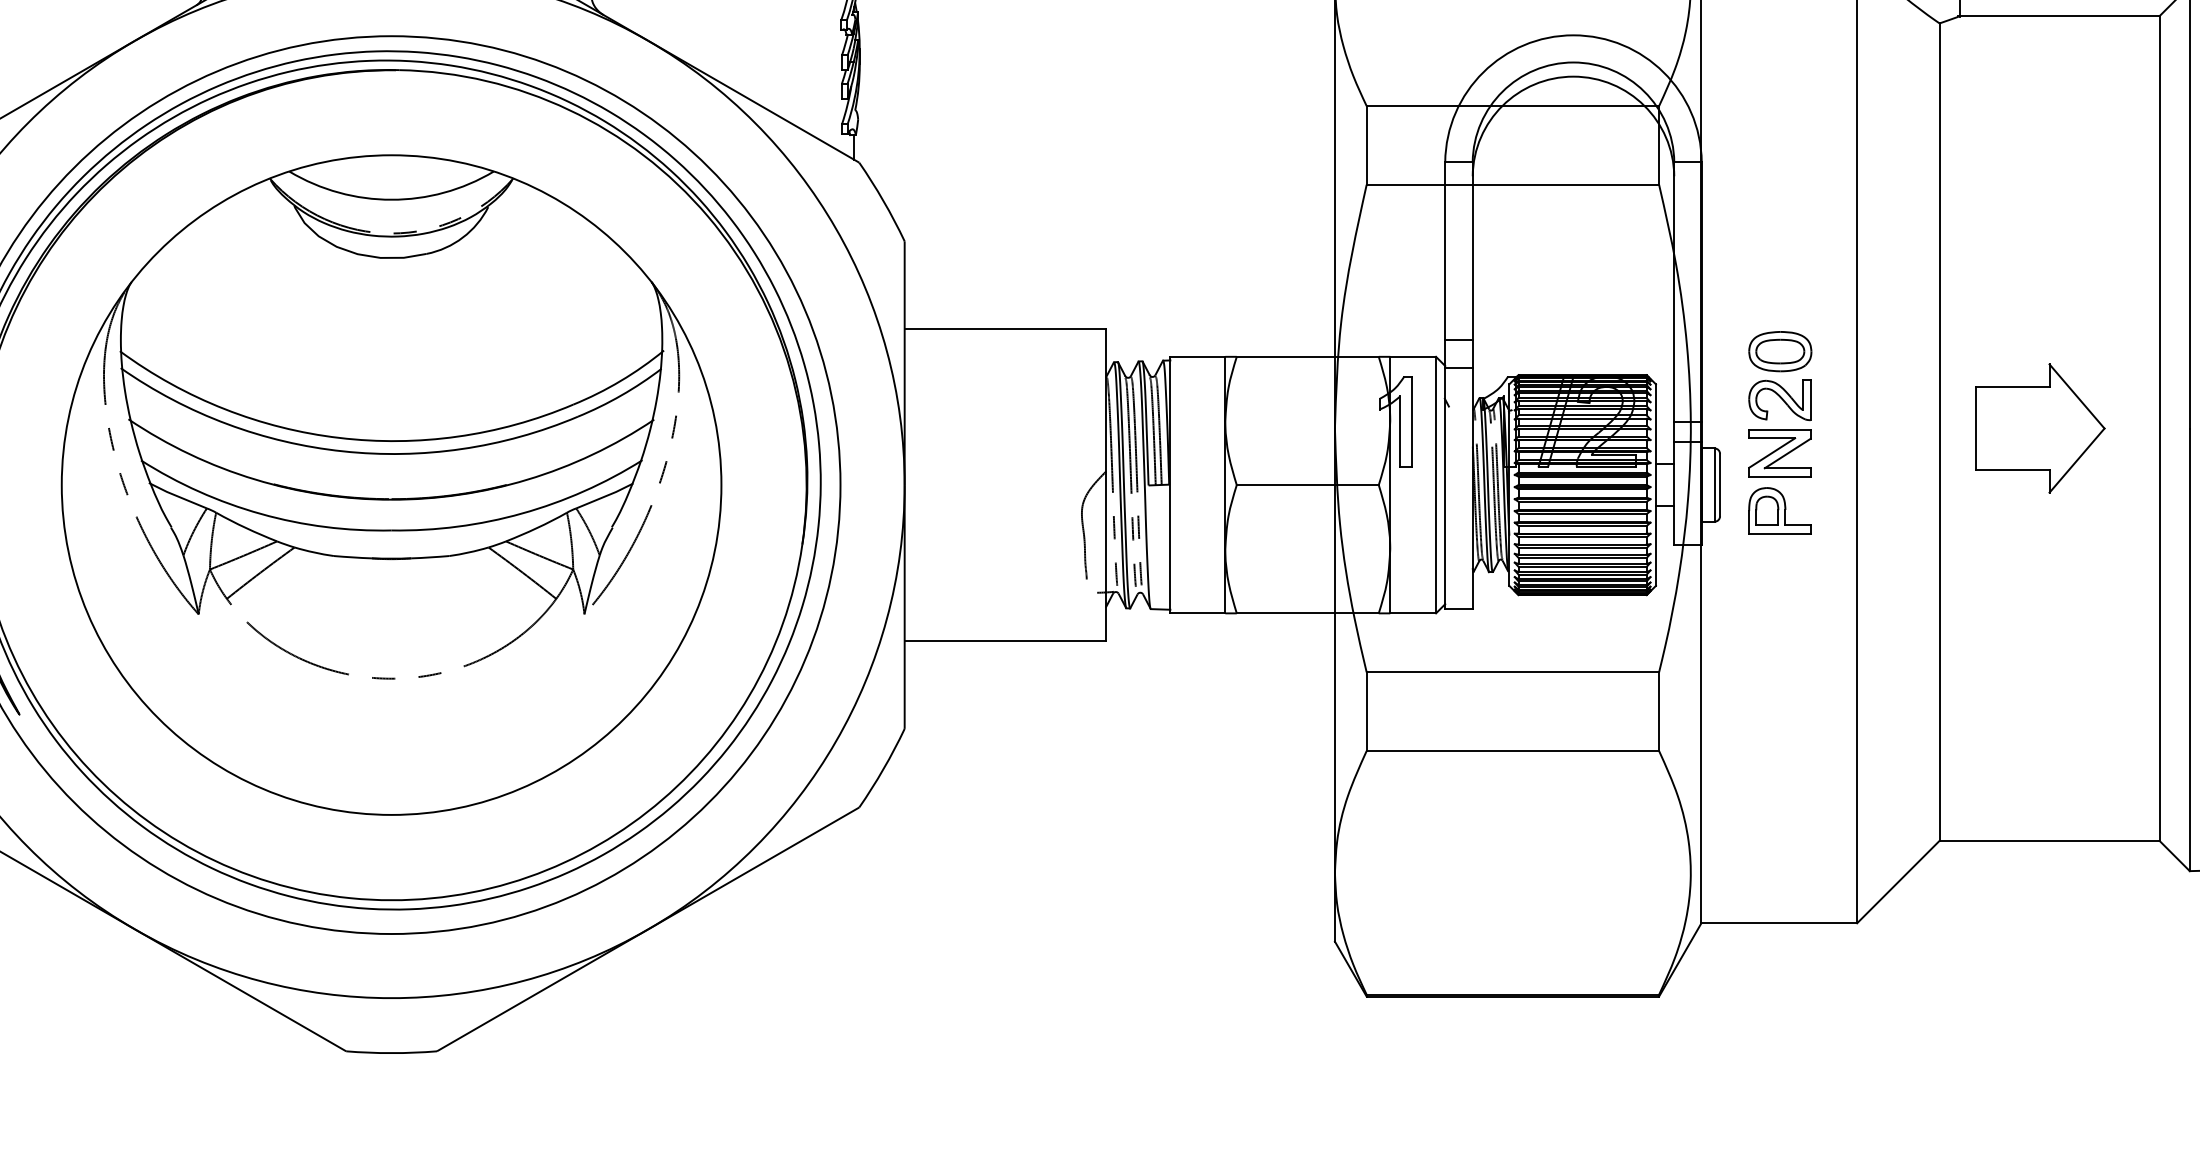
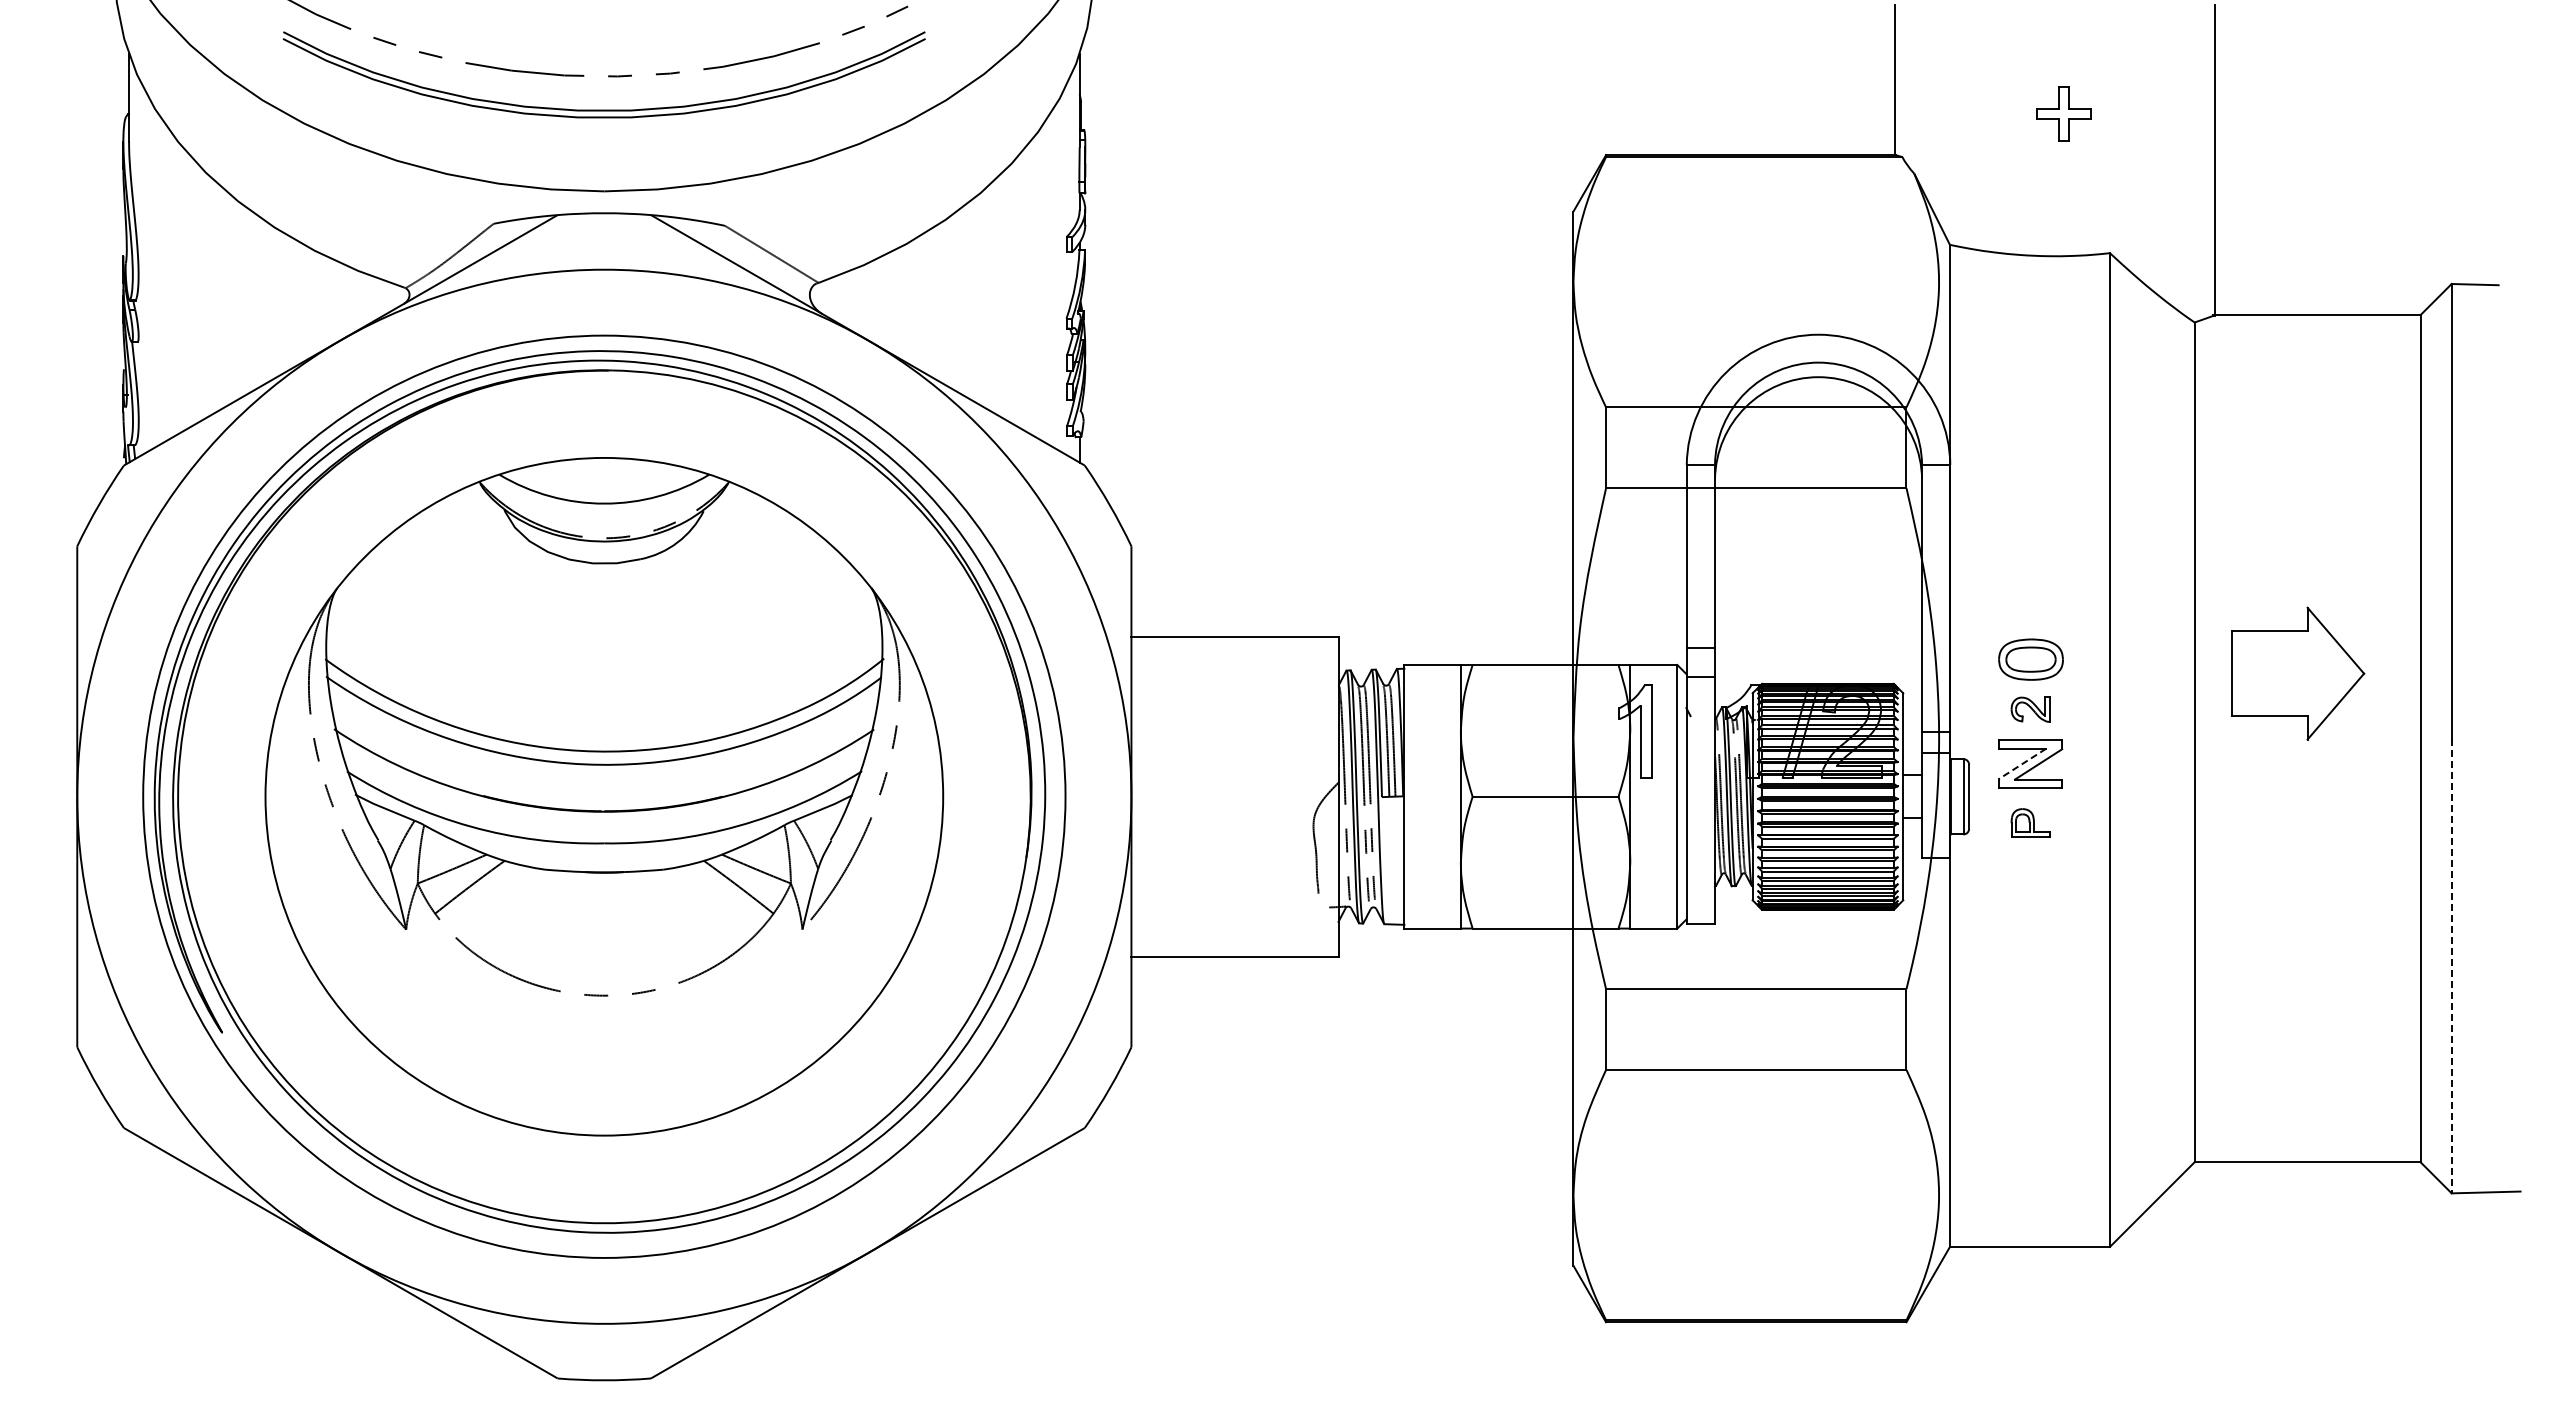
part: (1779, 400) -> (2030, 709), size x0.6
part: (2040, 428) -> (2298, 673), moved
line: (1772, 453) -> (2022, 764), solid -> dashed
part: (1779, 510) -> (2030, 822), size x0.6
line: (2189, 650) -> (2451, 966), solid -> dashed

